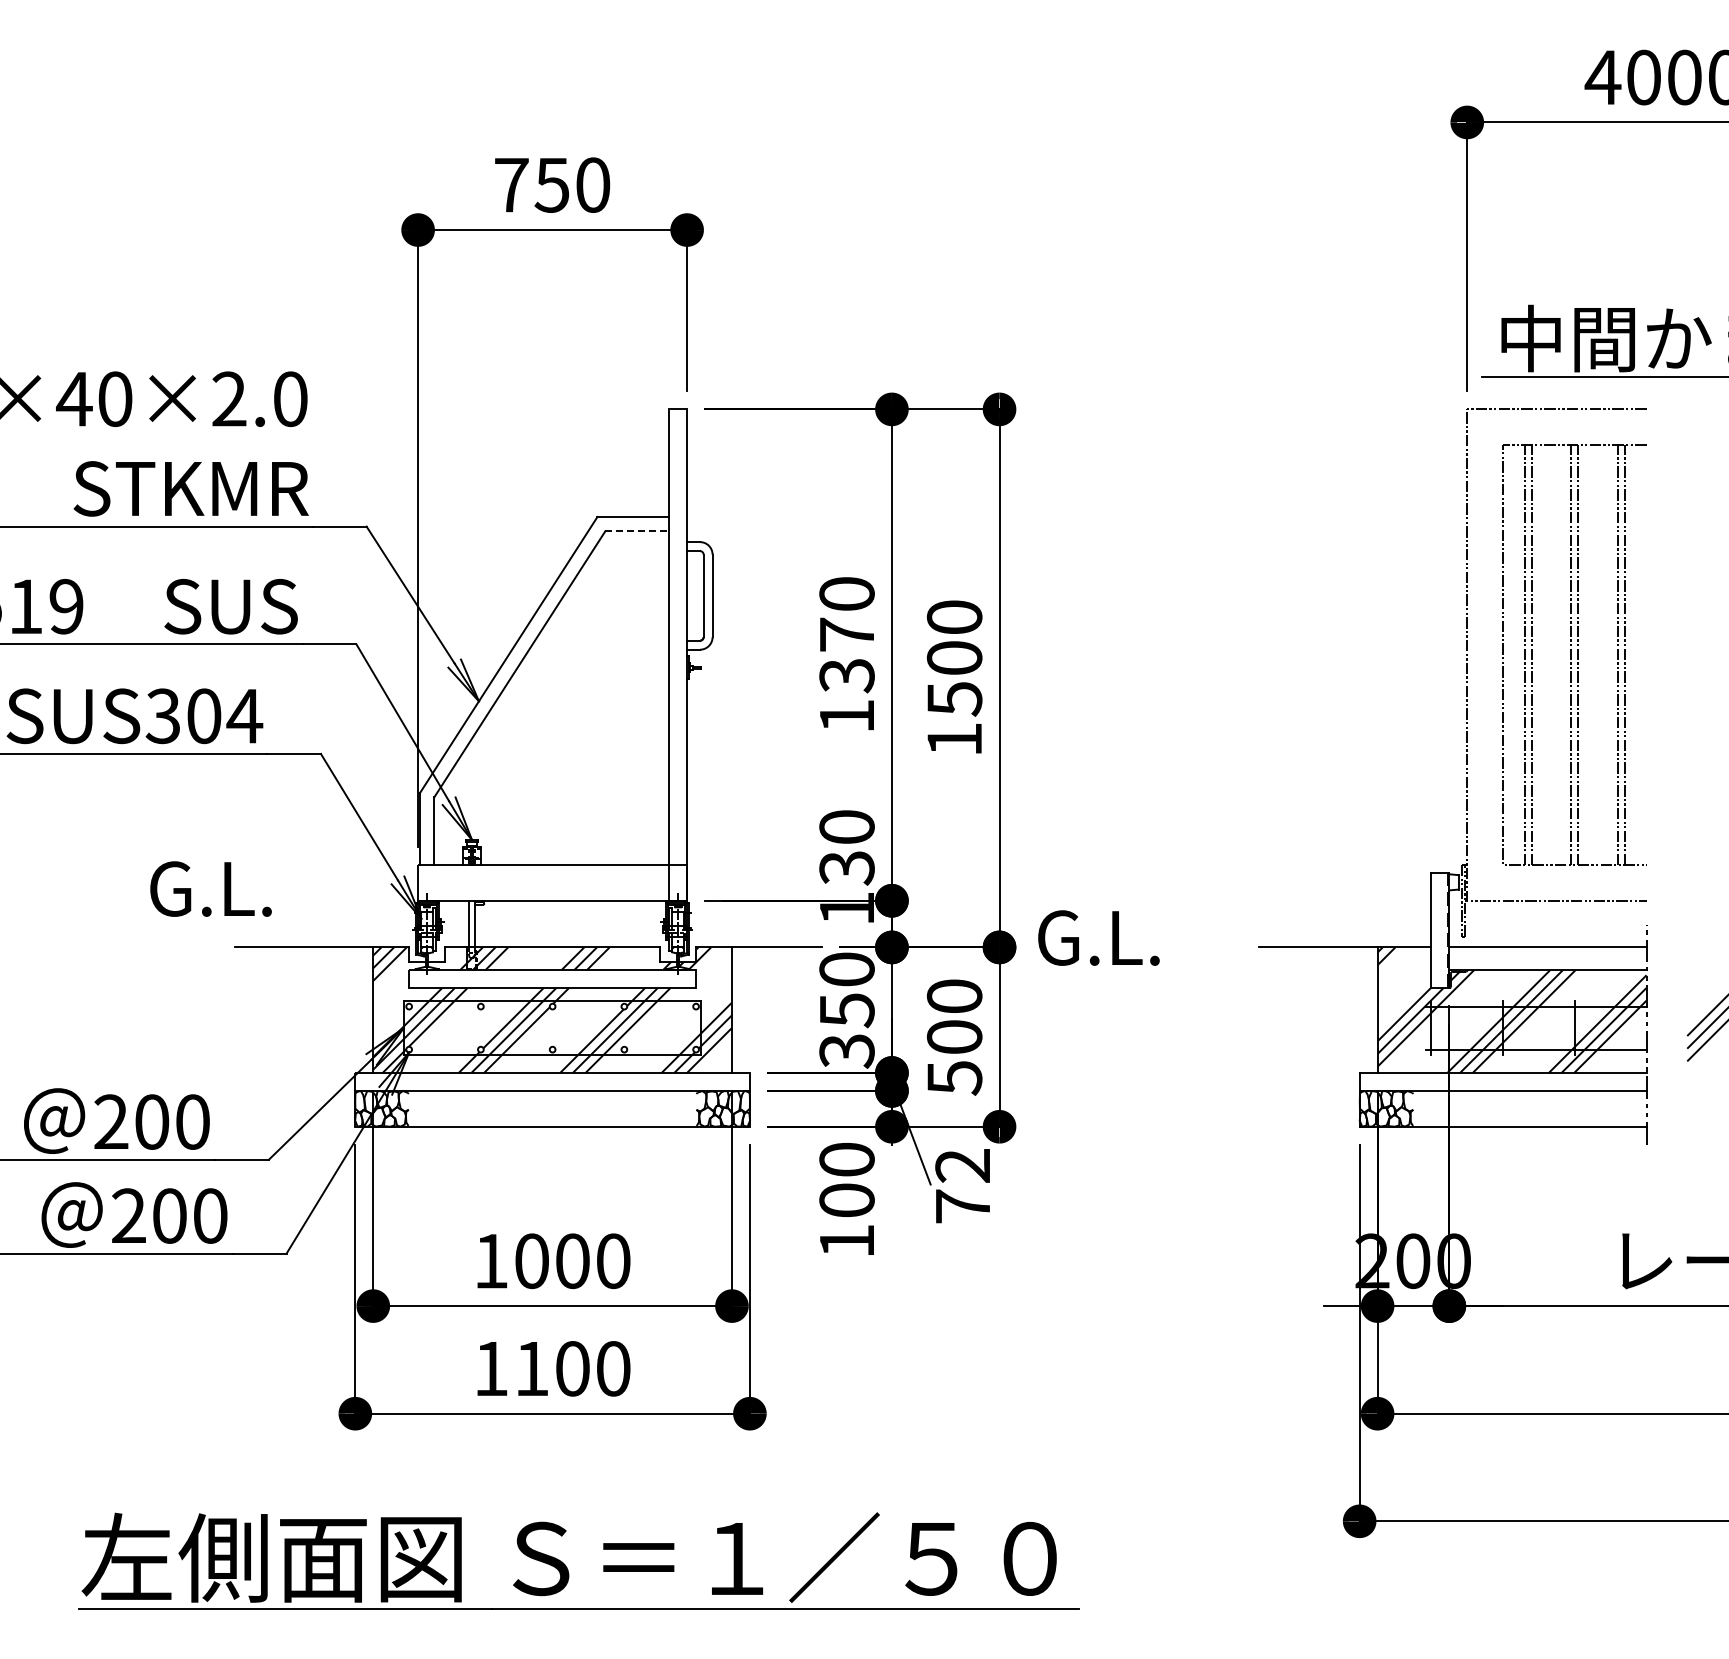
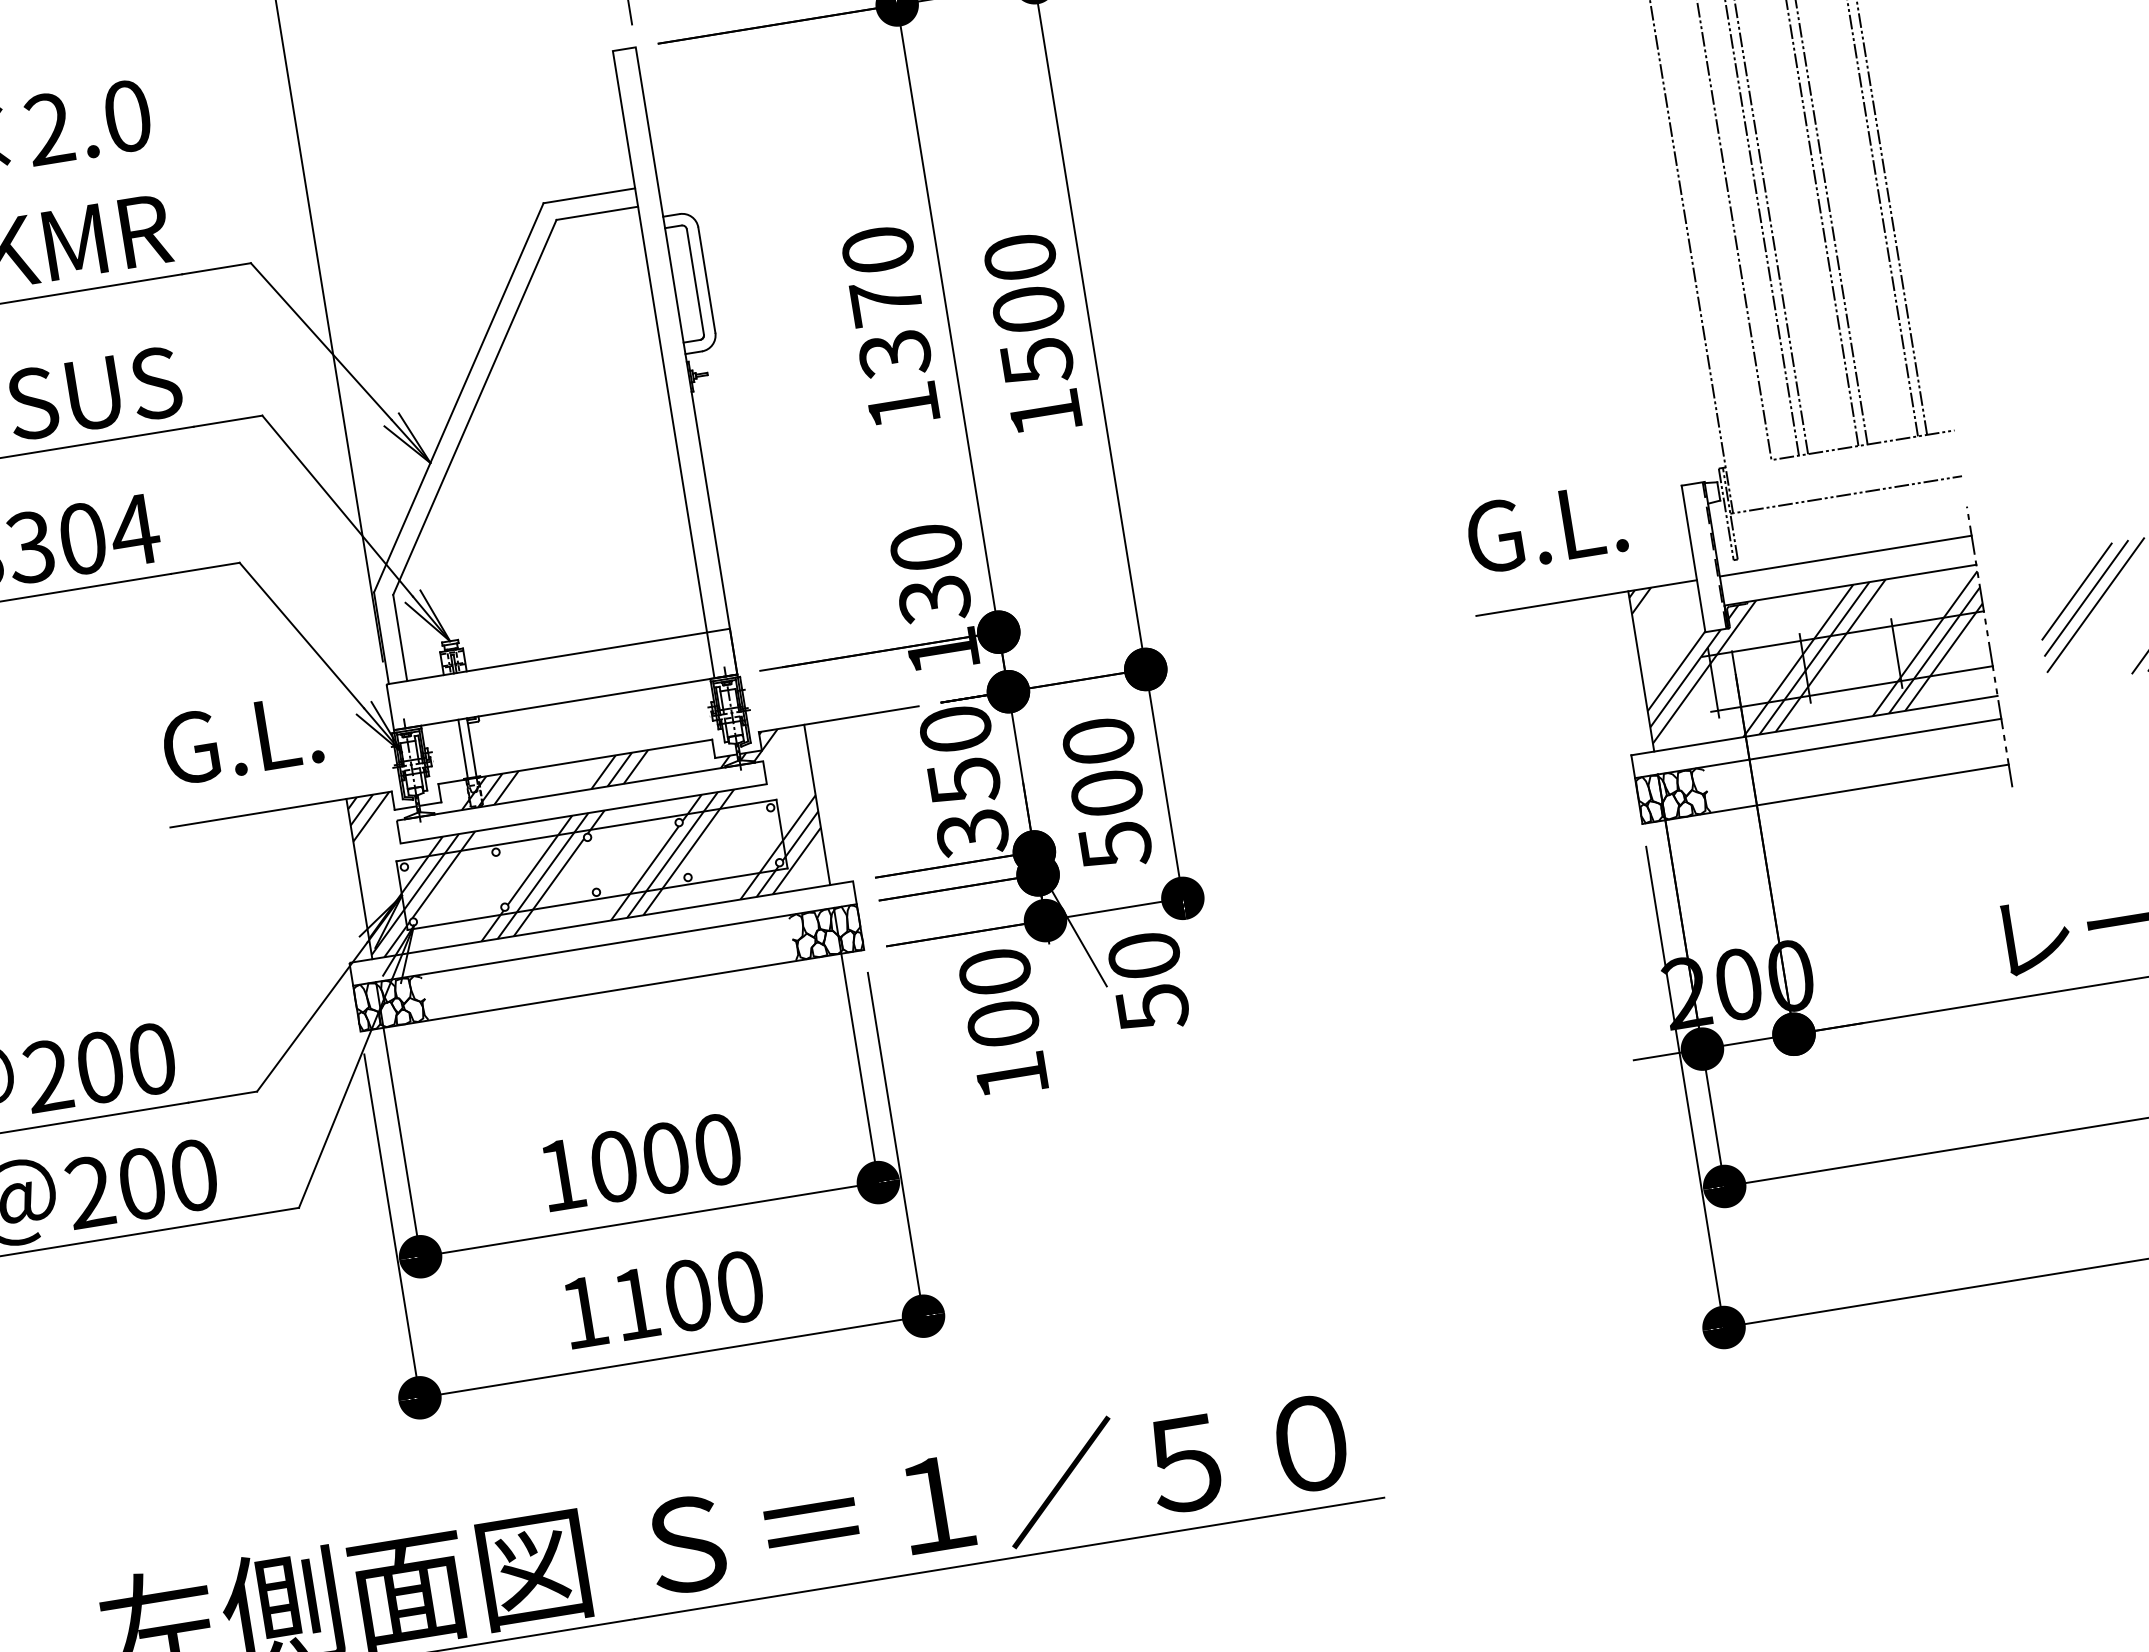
line: (637, 531) -> (597, 213), dashed -> solid
text: (210, 888) -> (241, 738), moved
text: (1098, 937) -> (1545, 527), moved
text: (962, 1186) -> (1147, 982), 72 -> 50

